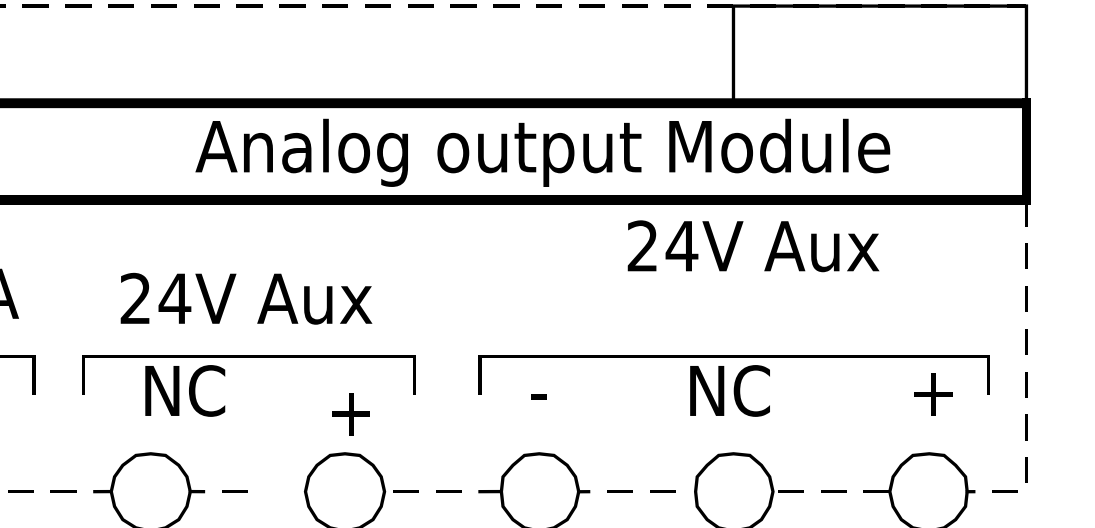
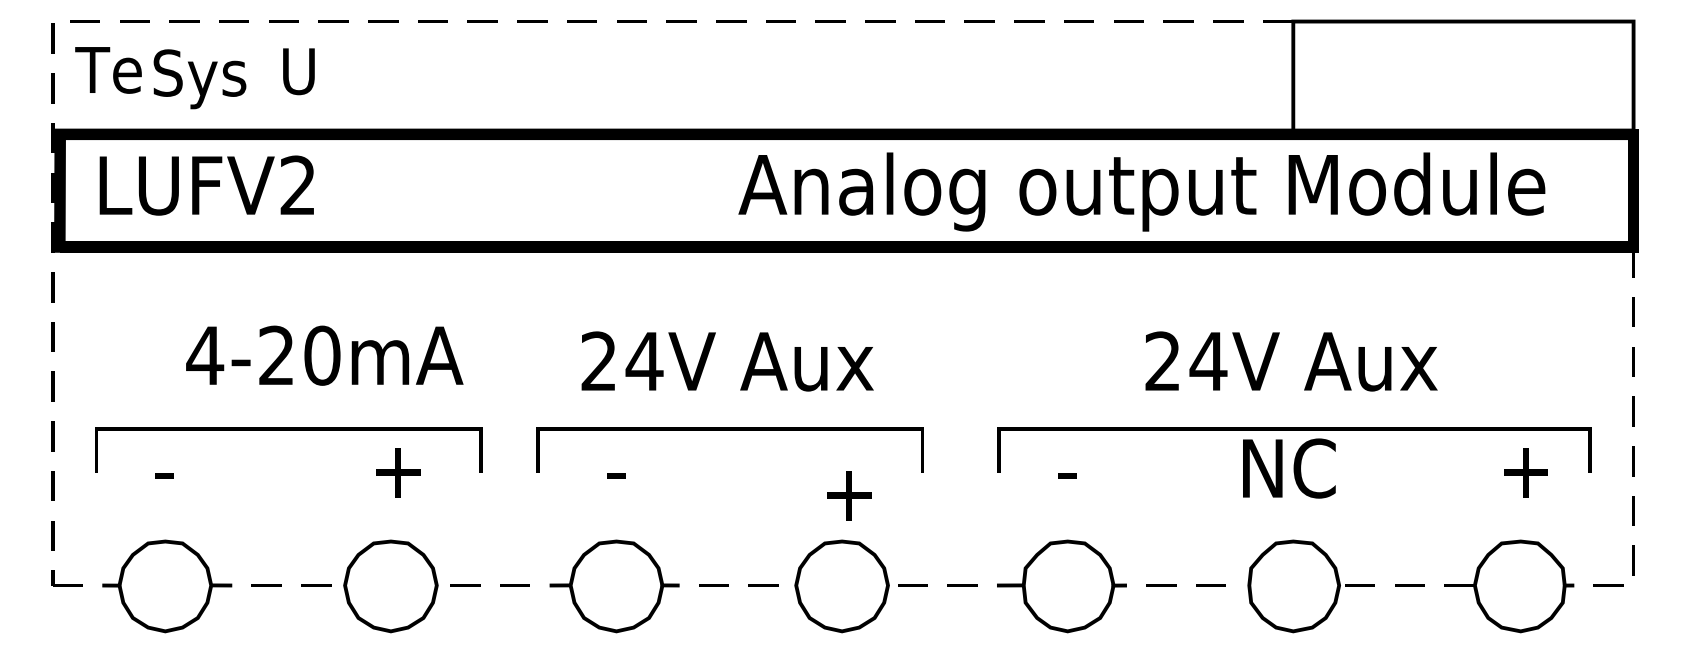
text: (542, 152) -> (1141, 191), moved
text: (753, 246) -> (1291, 361), moved
text: (183, 390) -> (654, 468), NC -> -
line: (277, 491) -> (763, 585), added

